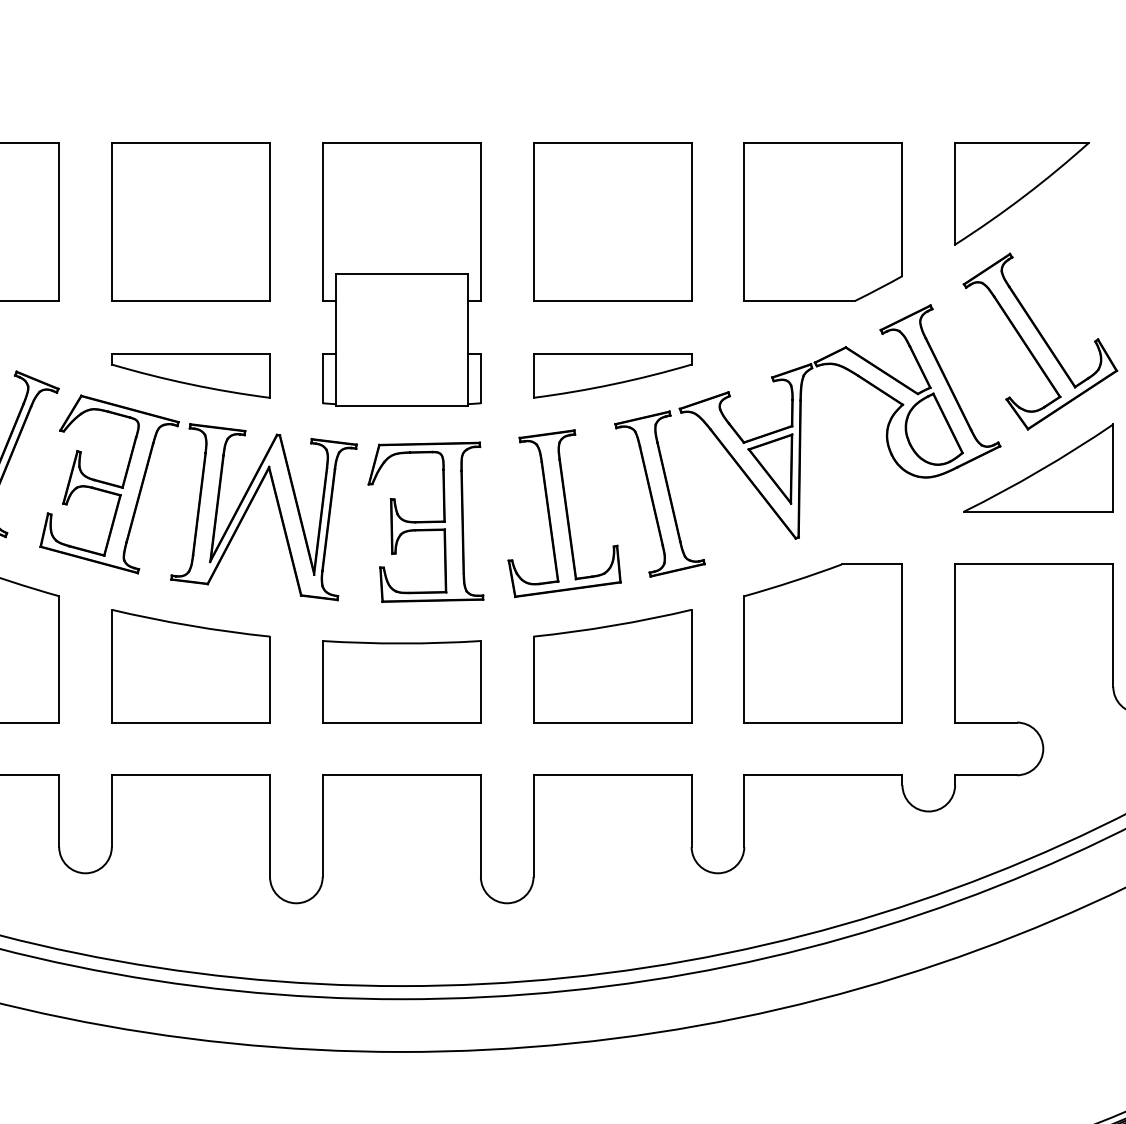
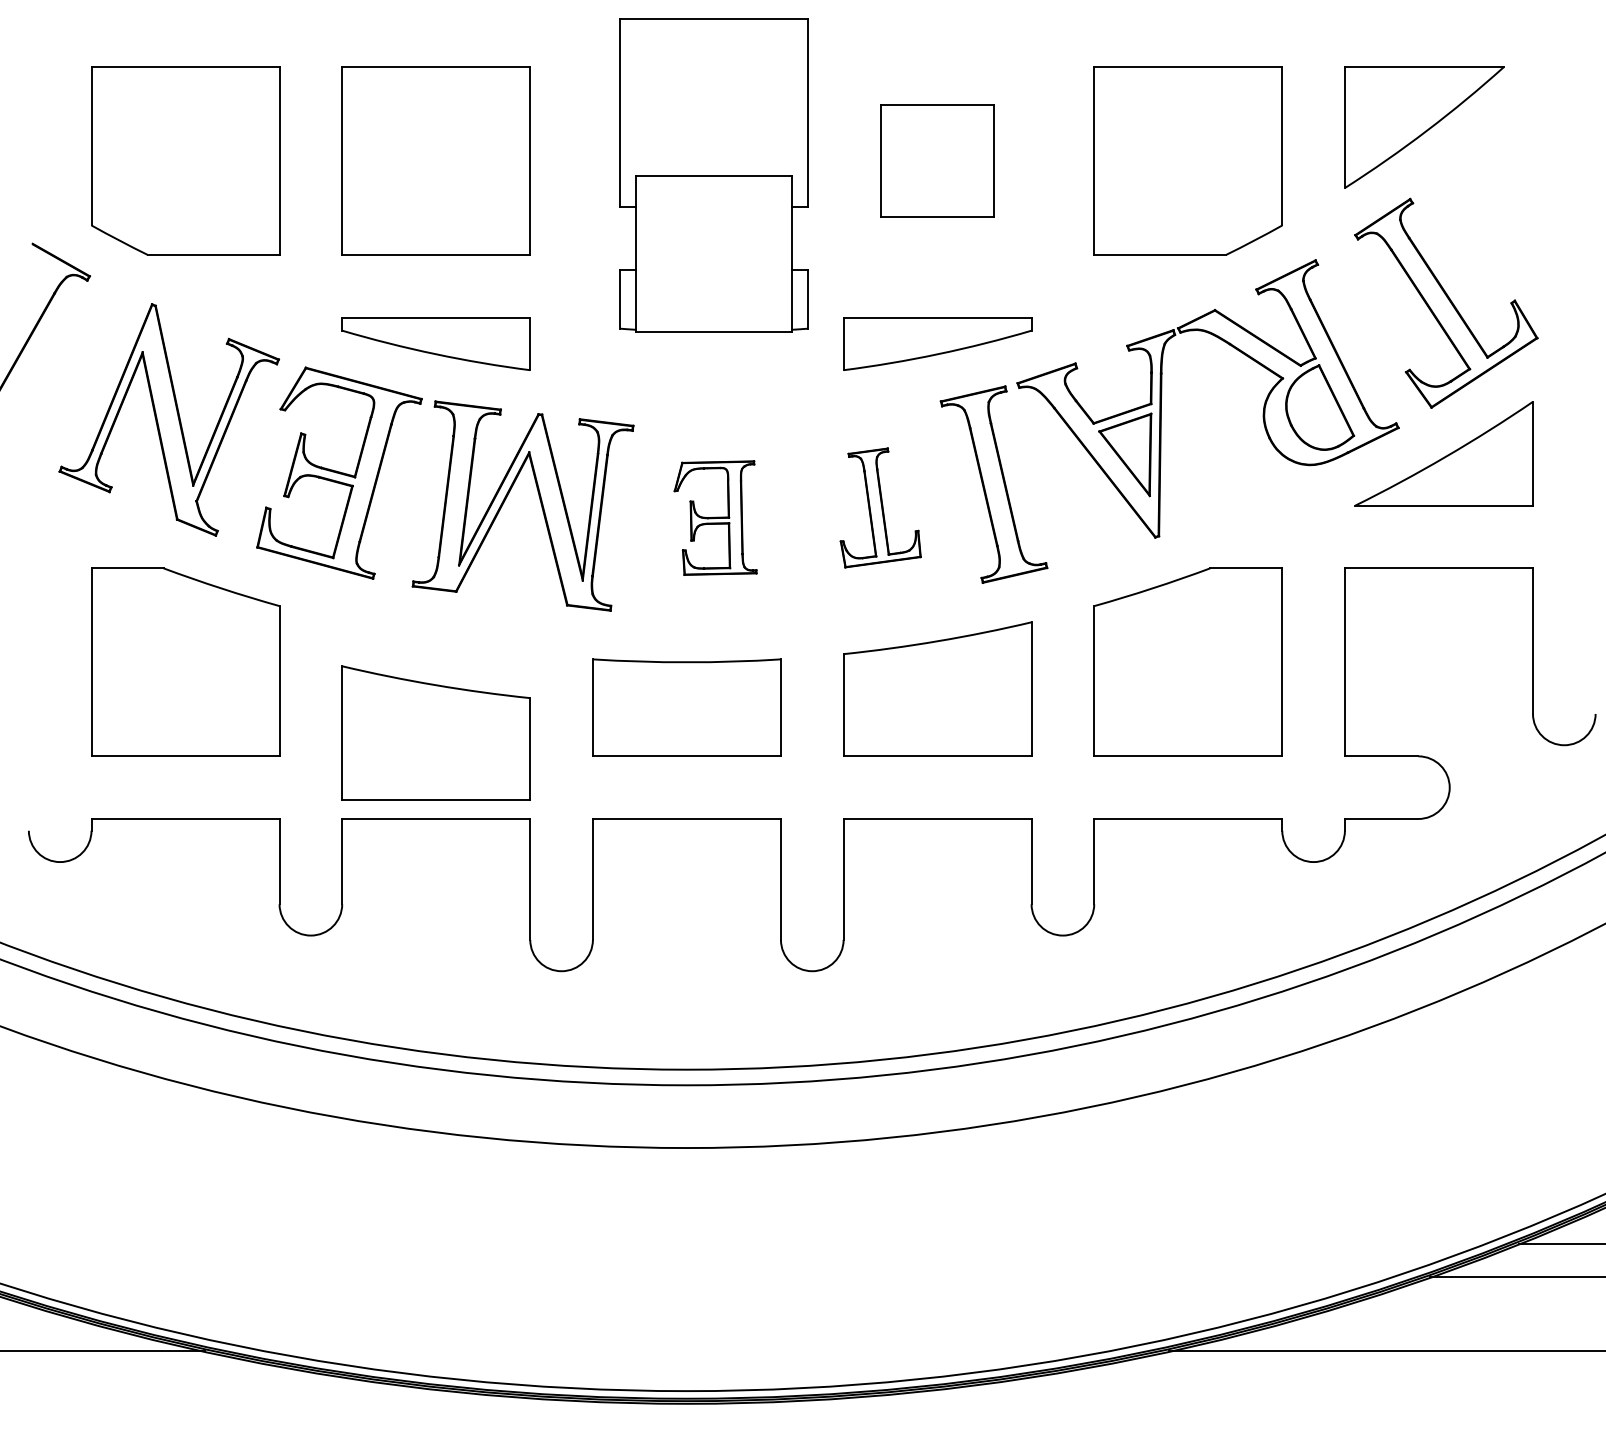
part: (612, 221) -> (937, 160), size x0.6
part: (401, 274) -> (713, 175), moved
part: (564, 513) -> (880, 507), size x0.6
part: (425, 521) -> (715, 517), size x0.6
part: (190, 665) -> (435, 732), moved

